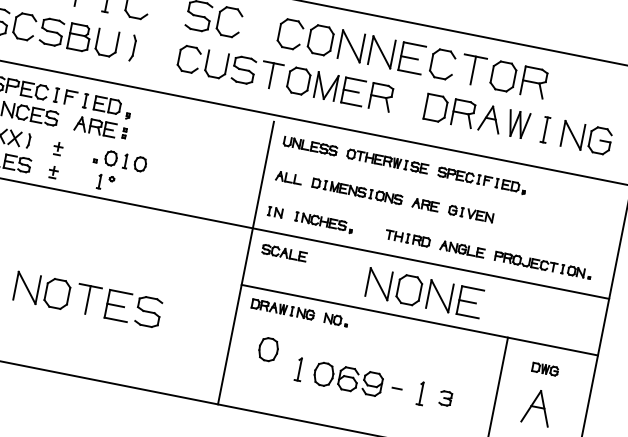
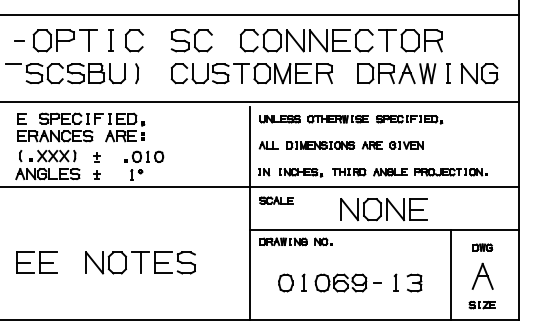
part: (487, 254) -> (409, 172), moved
part: (268, 348) -> (285, 282), moved
part: (445, 397) -> (414, 282), size x1.67

